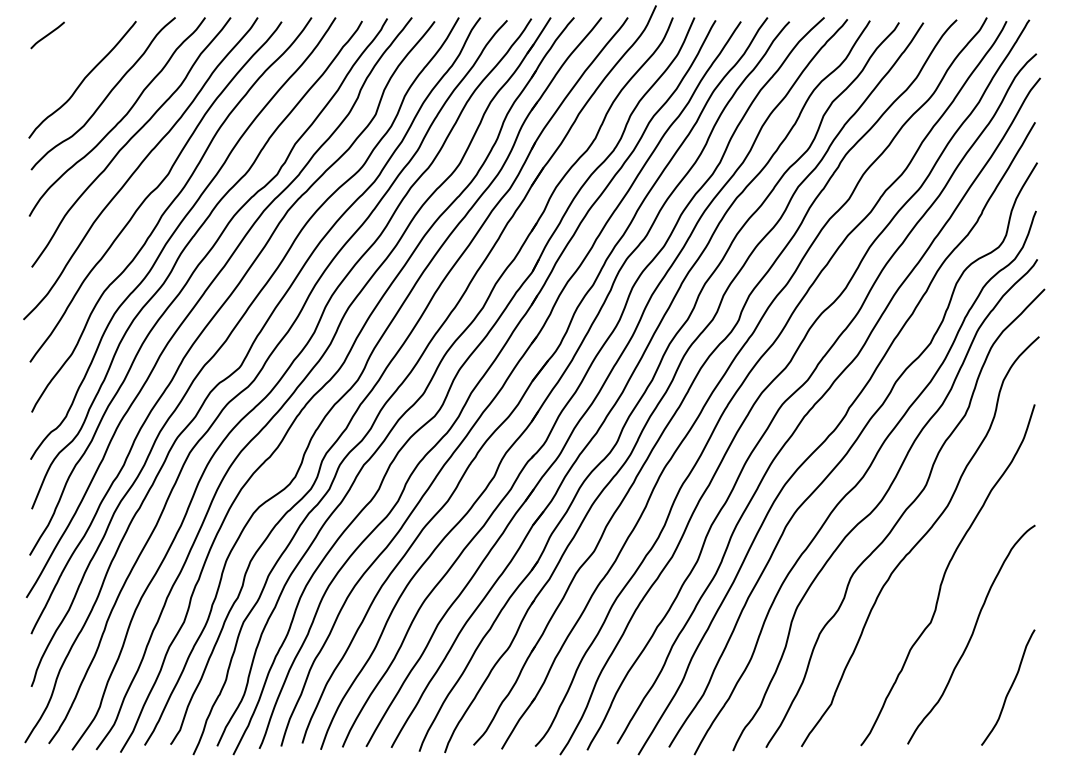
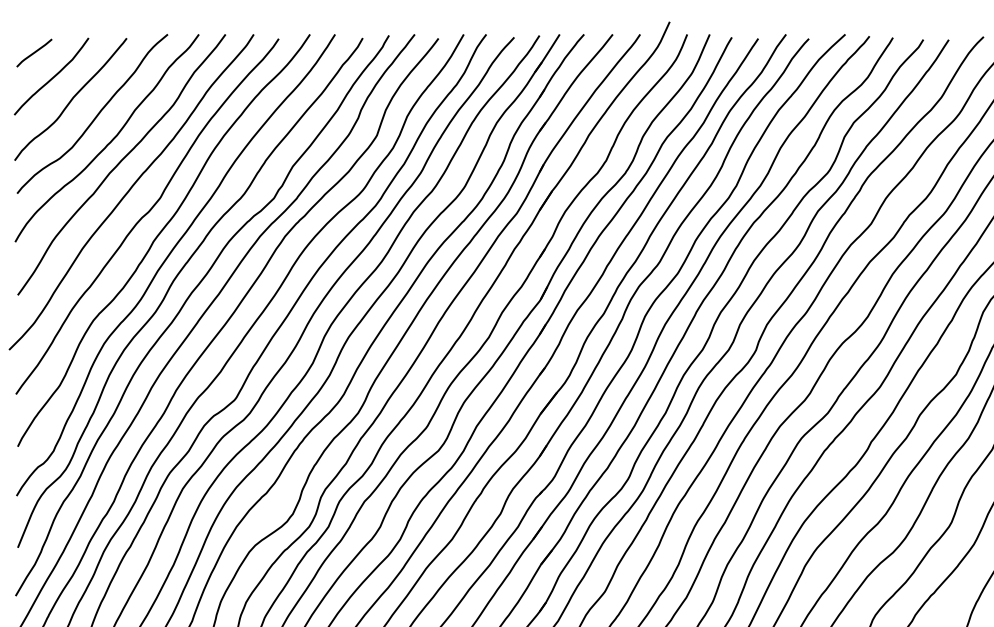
curve: (65, 57) -> (52, 76), added

